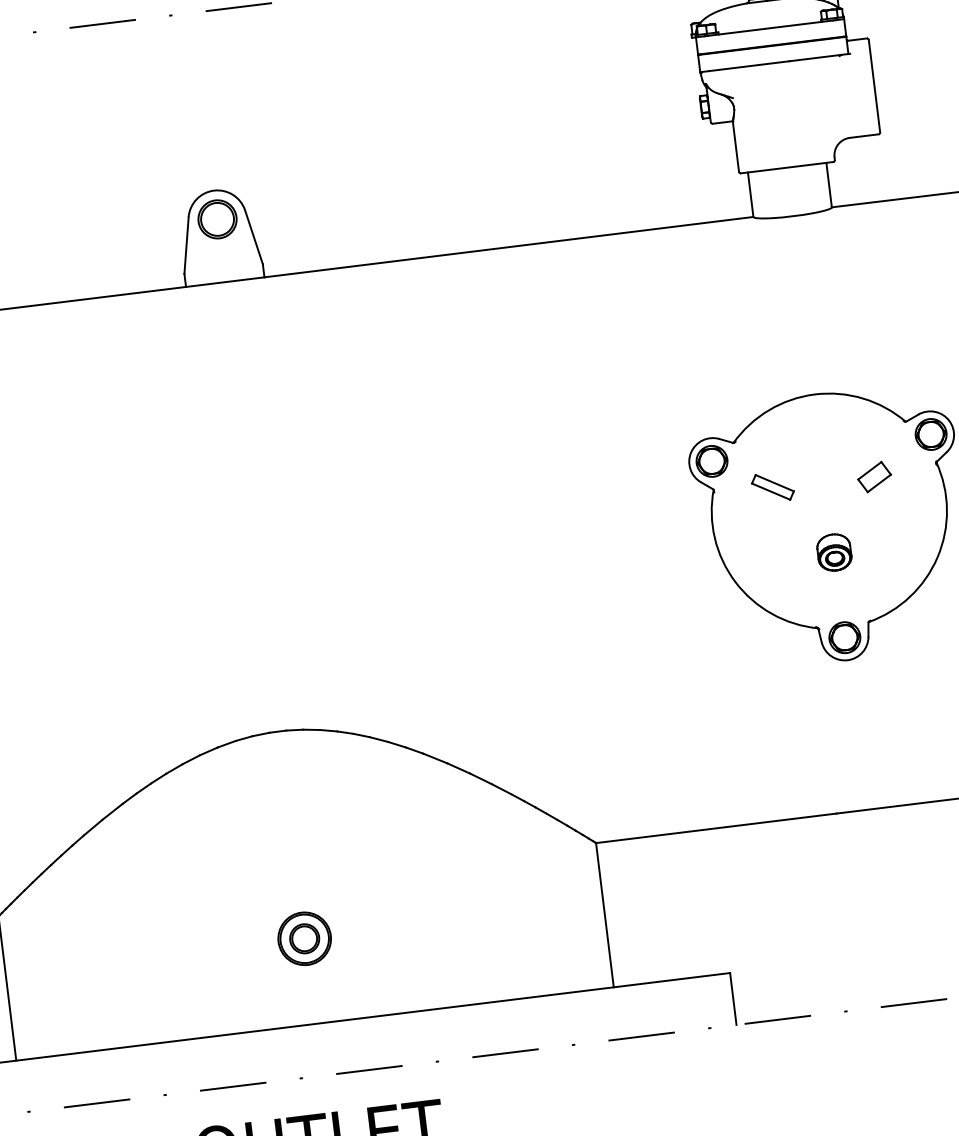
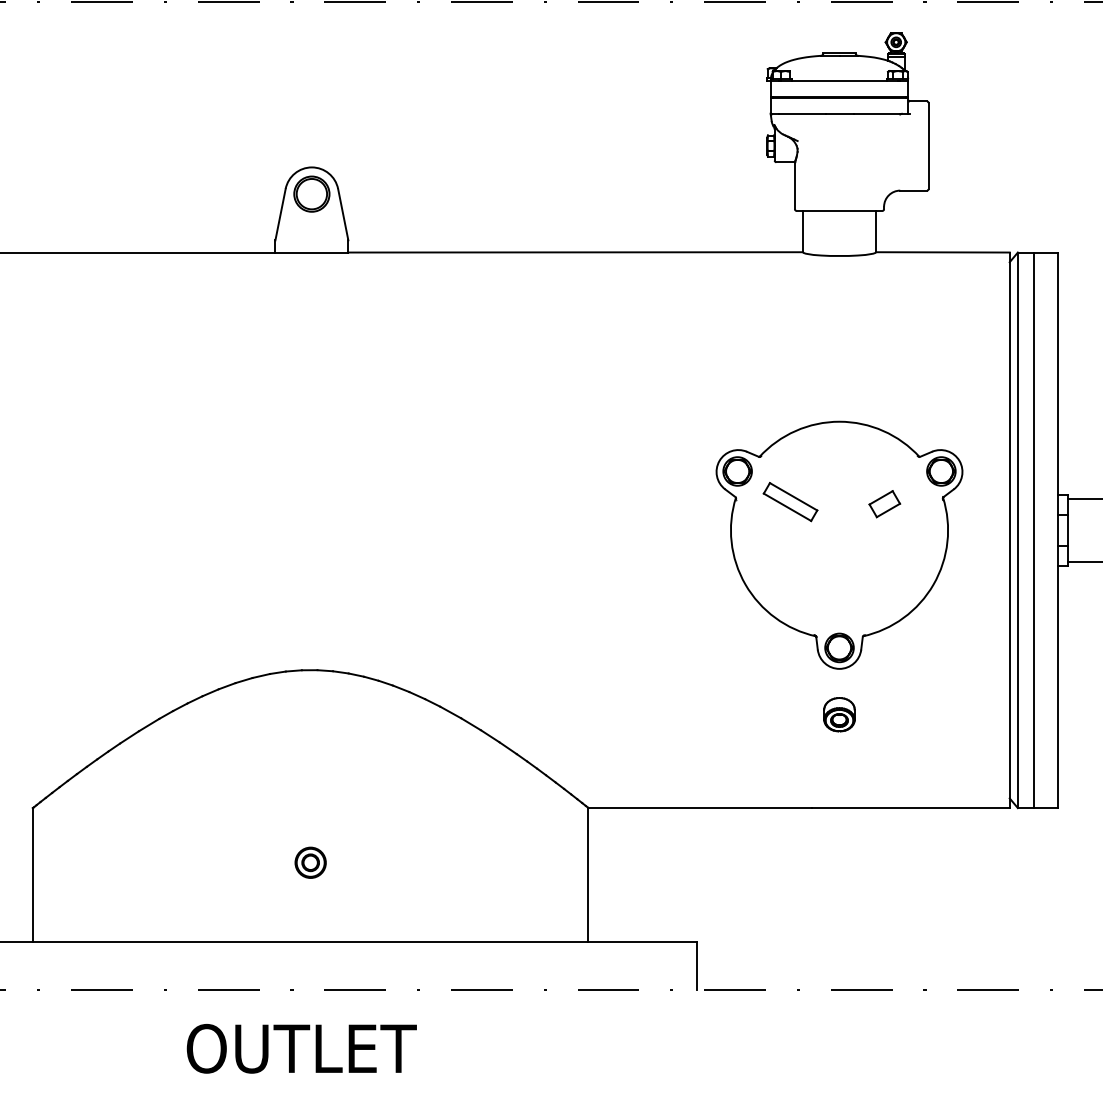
part: (772, 487) -> (790, 502), size x1.43
part: (834, 552) -> (839, 714), moved
part: (304, 938) -> (310, 862), size x0.62

